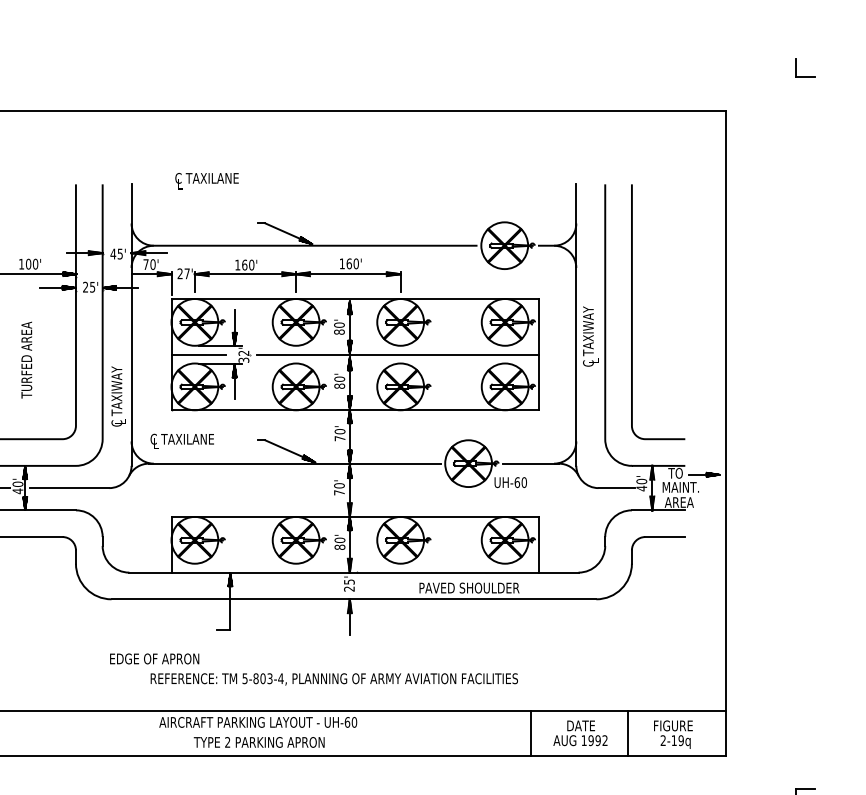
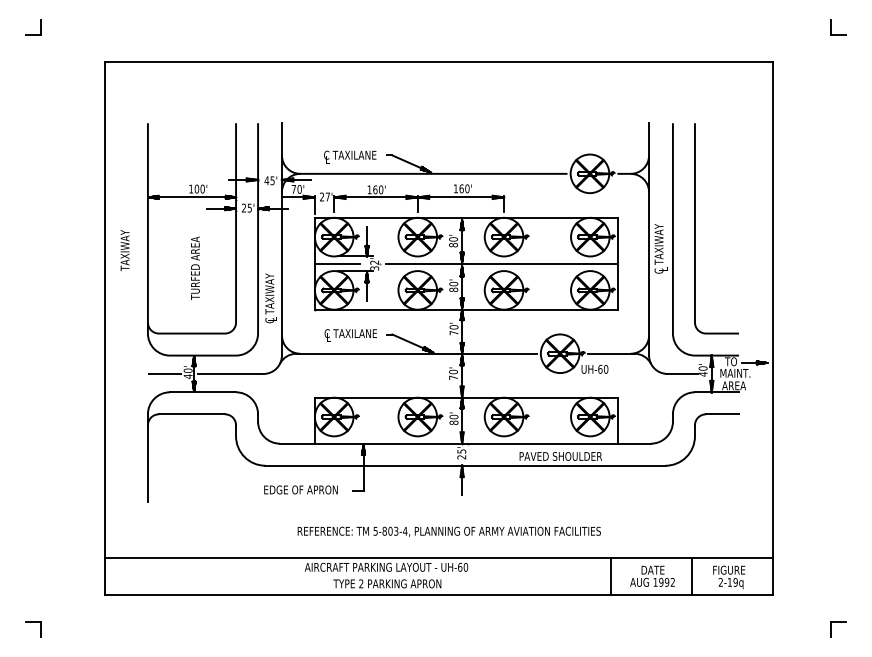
text: (207, 179) -> (350, 156), moved
text: (181, 441) -> (350, 335), moved
text: (154, 658) -> (300, 489), moved

